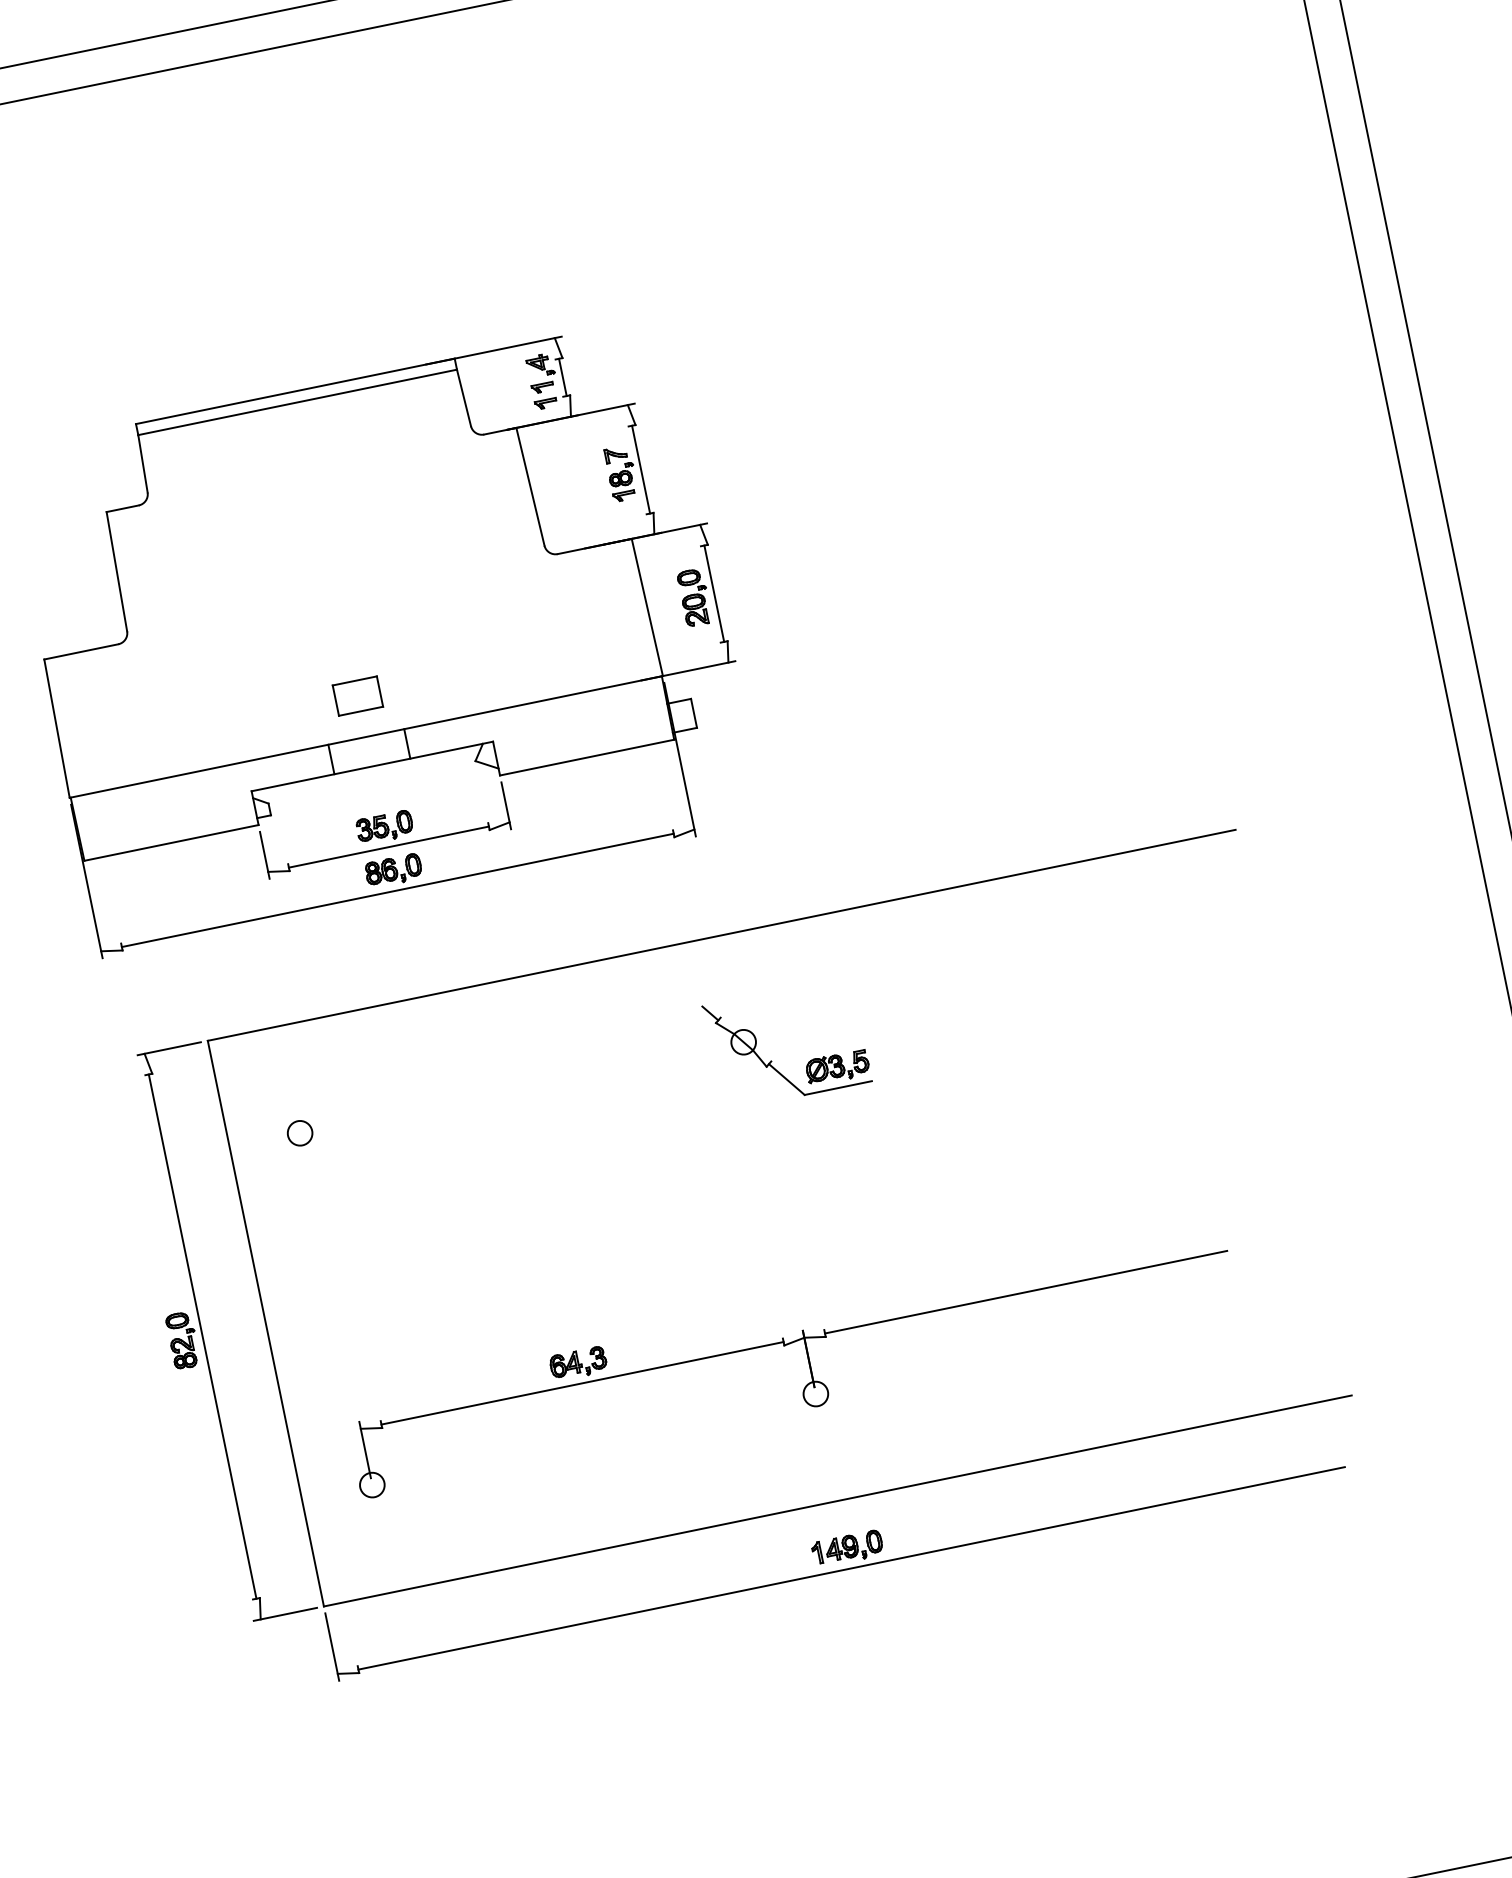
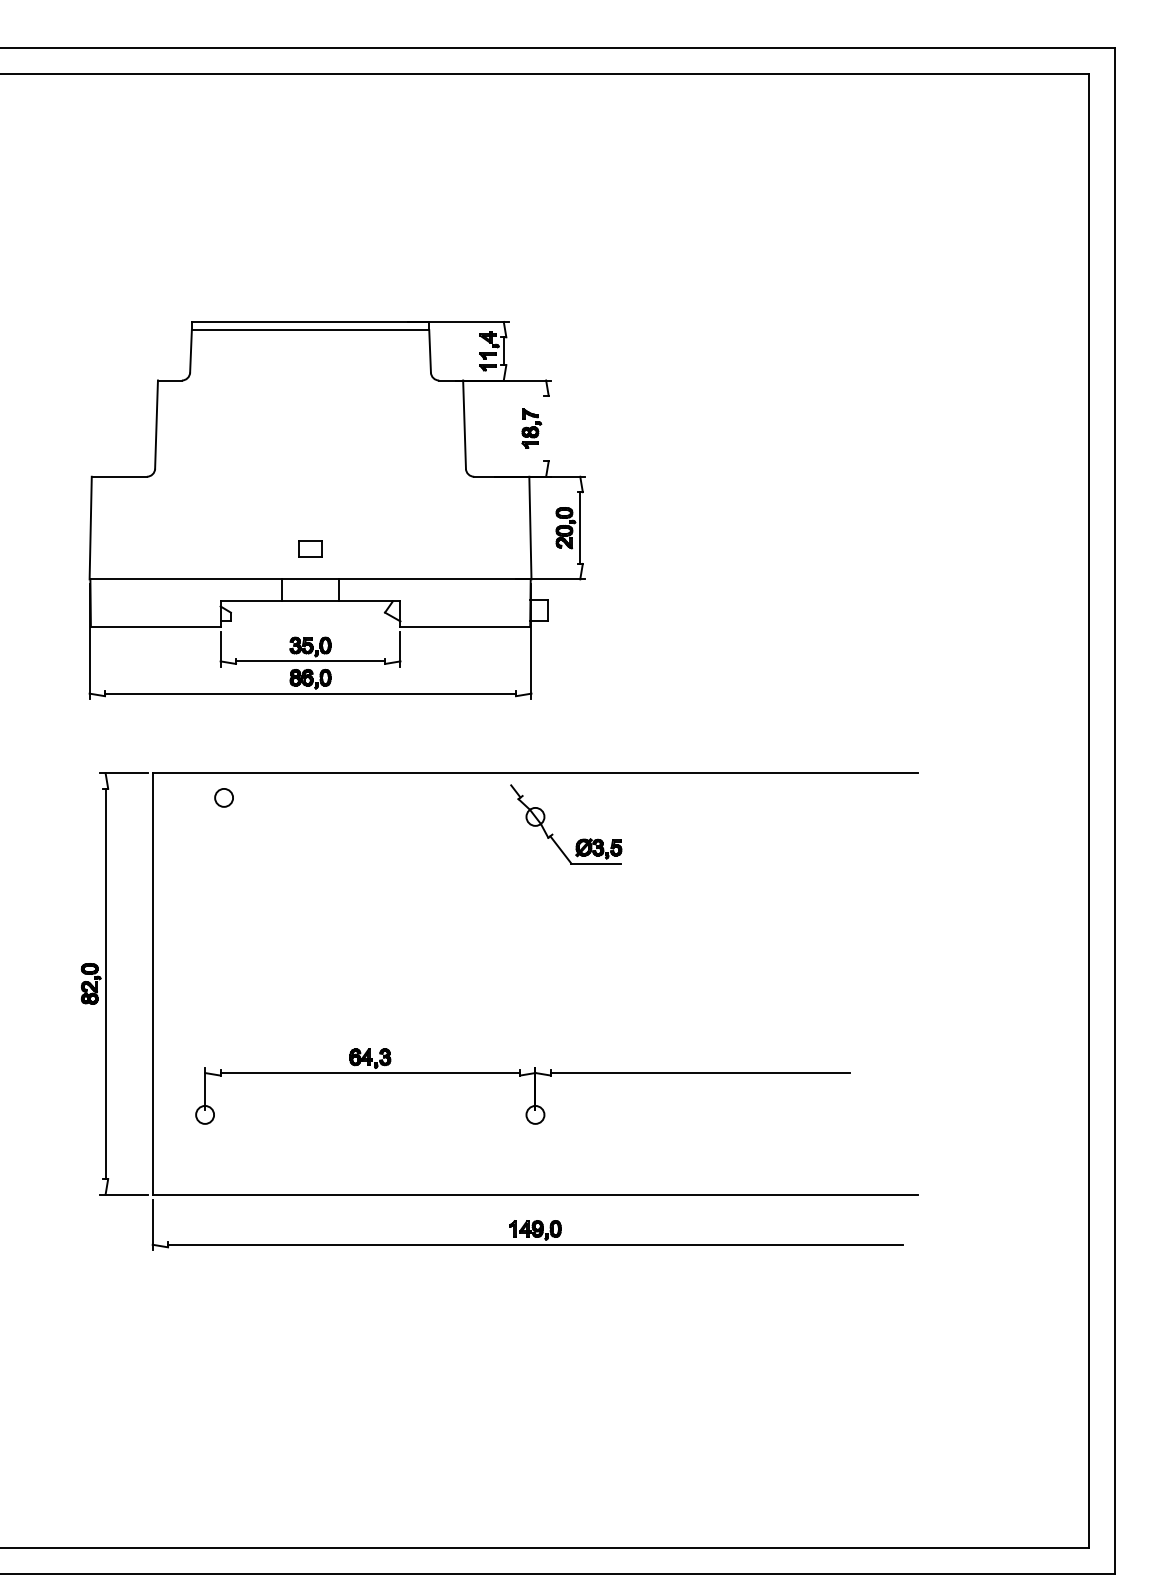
line: (641, 469) -> (546, 428), removed
part: (357, 695) -> (310, 548), size x0.7
part: (772, 1060) -> (553, 834), moved
circle: (299, 1132) -> (223, 797), moved

